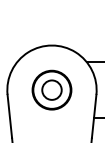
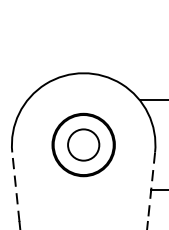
line: (9, 116) -> (15, 187), solid -> dashed
line: (94, 116) -> (152, 187), solid -> dashed

